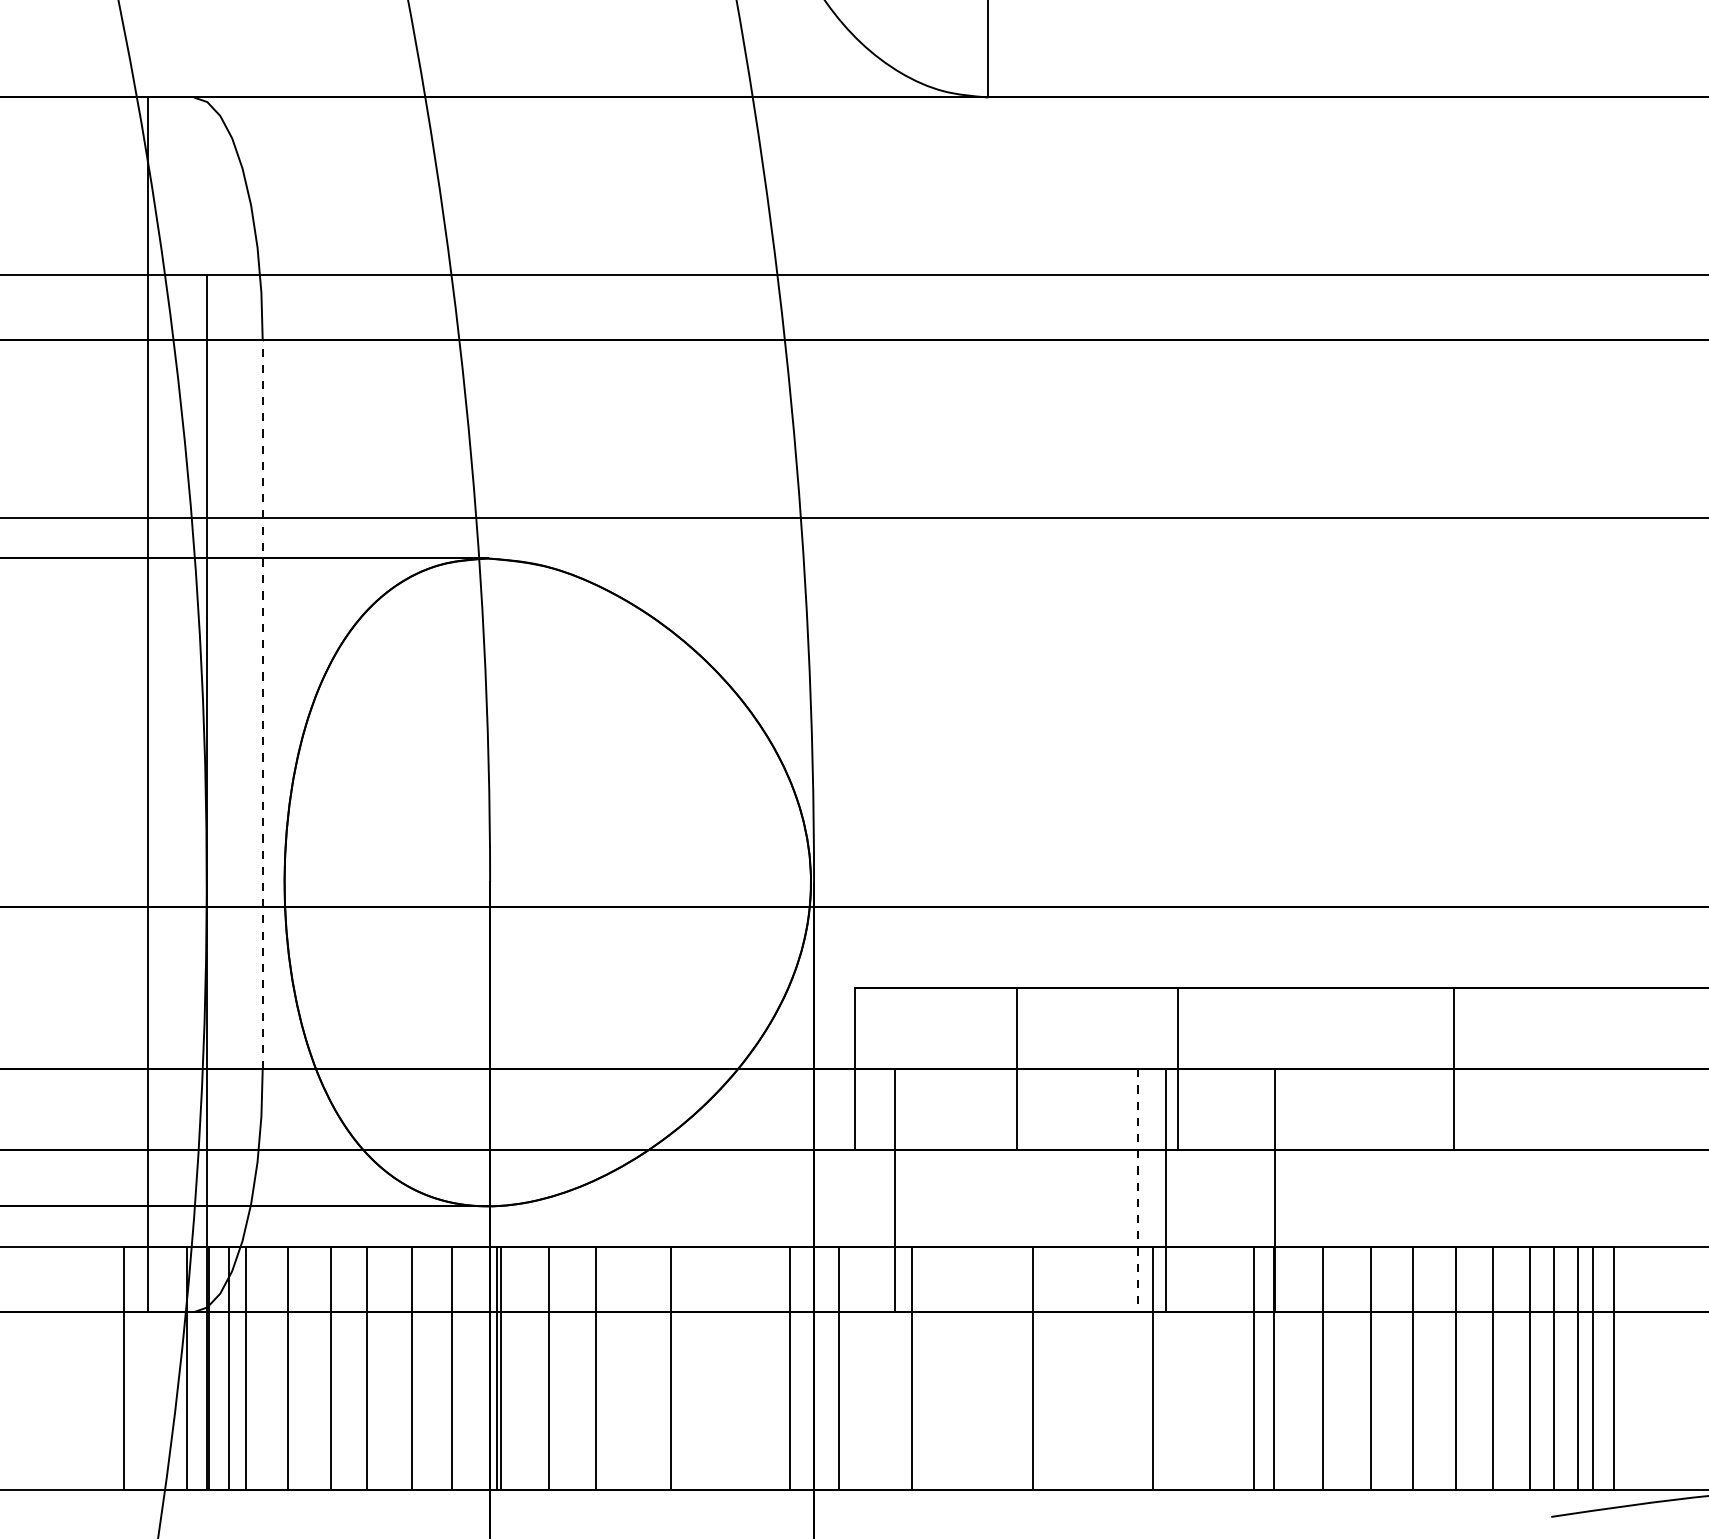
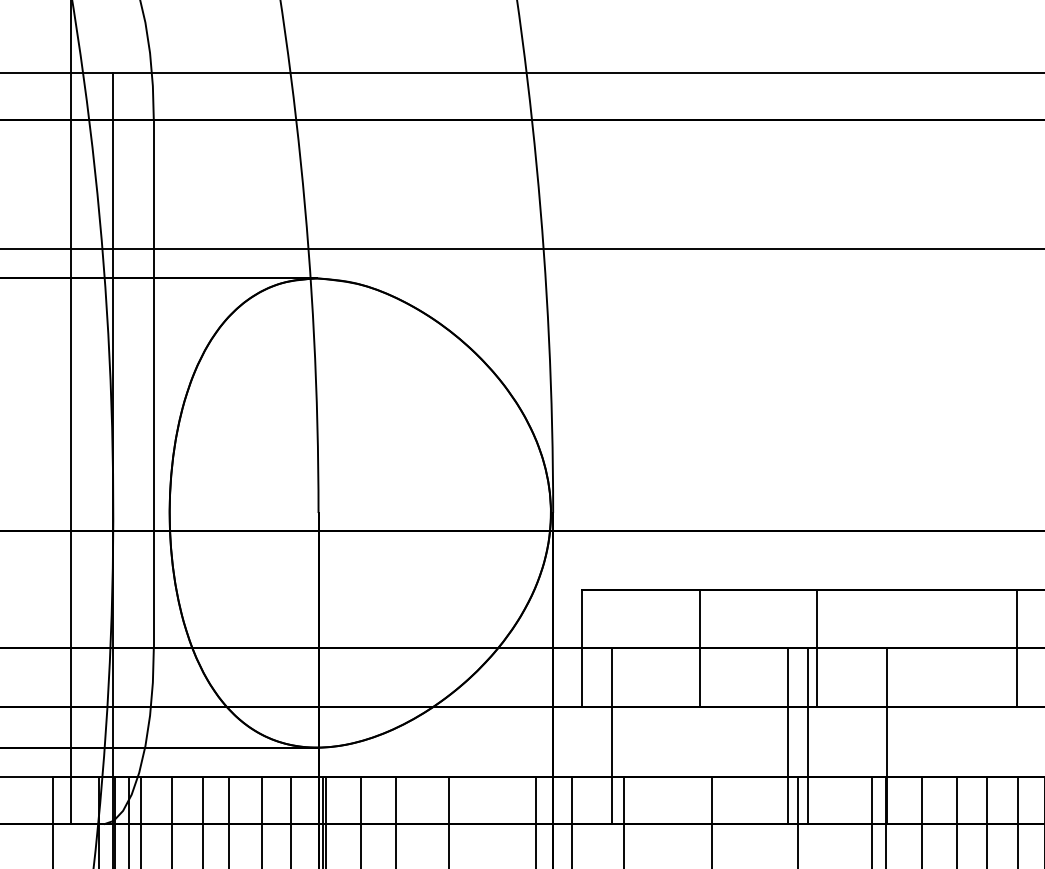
line: (262, 704) -> (153, 384), dashed -> solid
line: (1137, 1191) -> (787, 736), dashed -> solid

